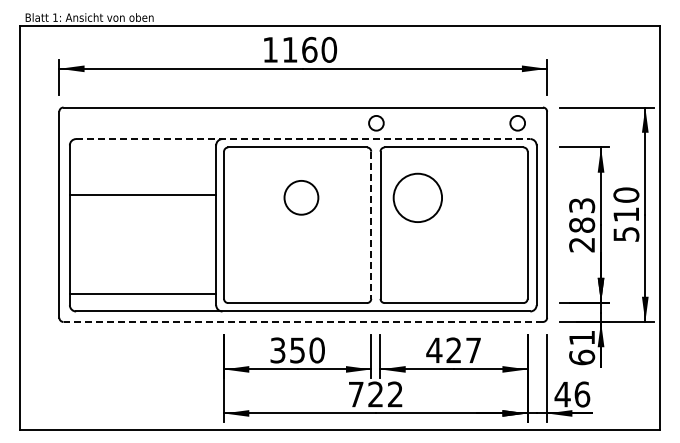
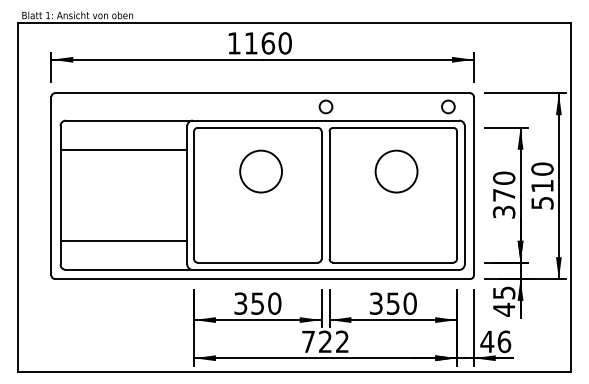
line: (303, 139) -> (262, 120), dashed -> solid
line: (142, 194) -> (123, 149), moved
circle: (301, 197) -> (261, 171), size x1.43
circle: (417, 197) -> (396, 171), moved
line: (371, 225) -> (321, 195), dashed -> solid
text: (582, 225) -> (504, 195), 283 -> 370
line: (142, 293) -> (123, 240), moved
line: (303, 322) -> (262, 279), dashed -> solid
text: (582, 347) -> (504, 301), 61 -> 45
text: (453, 350) -> (392, 303), 427 -> 350

